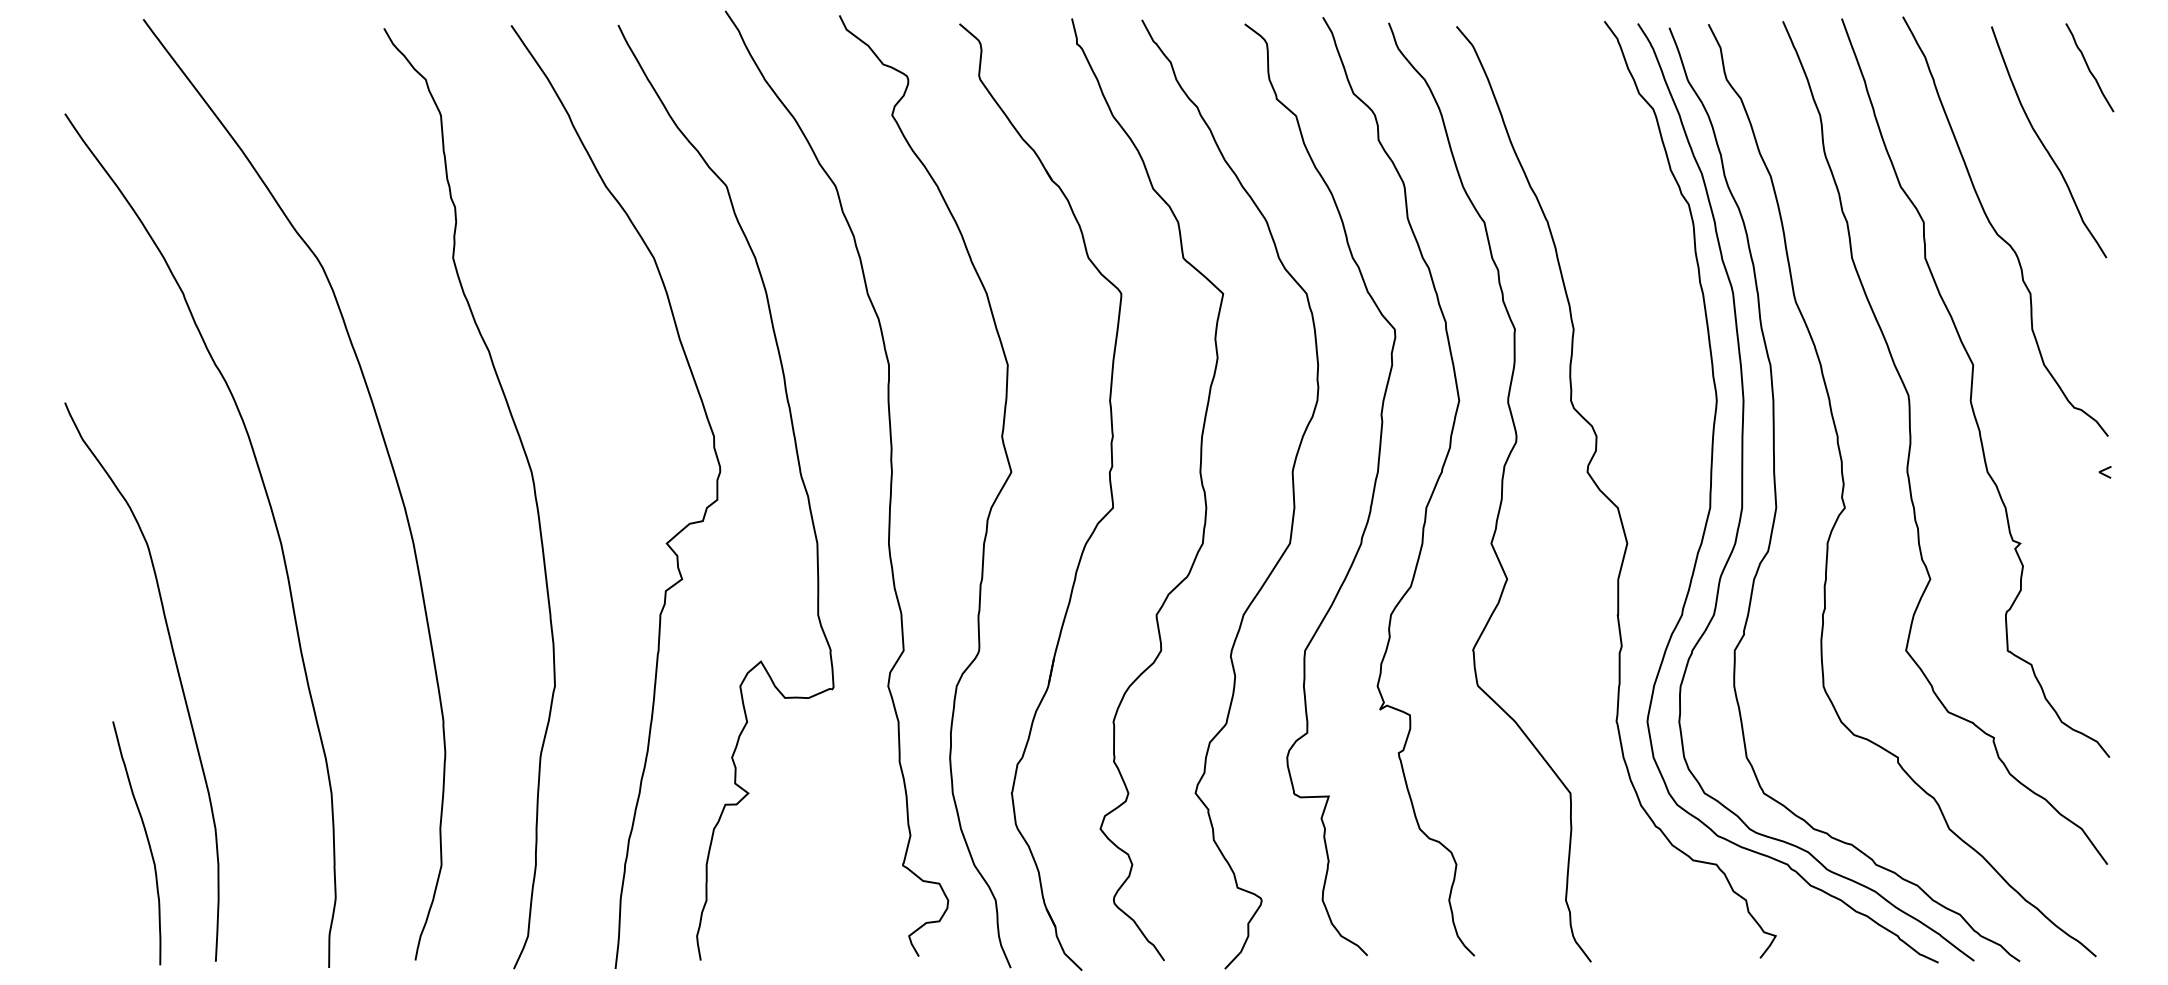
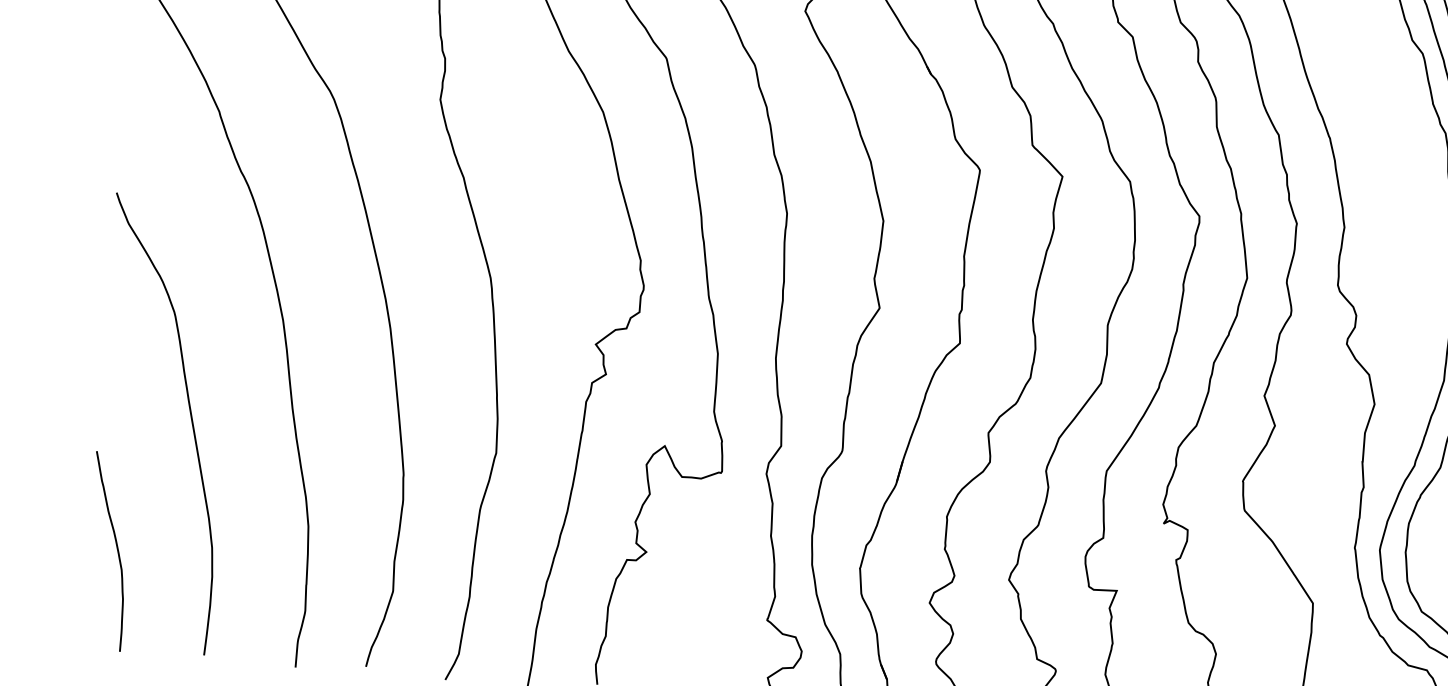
curve: (147, 842) -> (117, 551), moved

